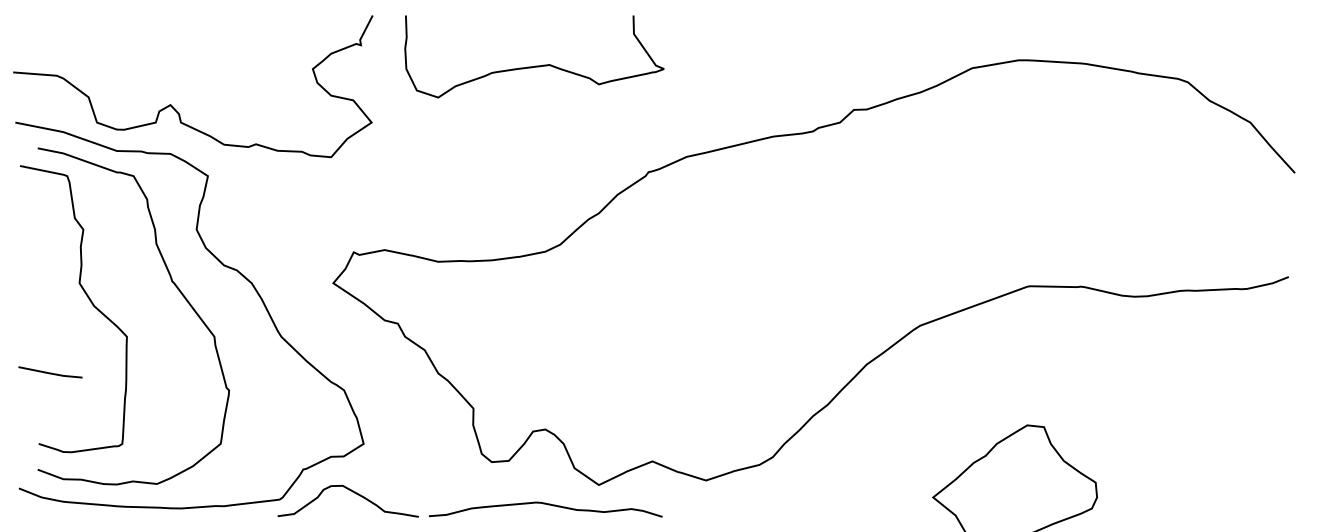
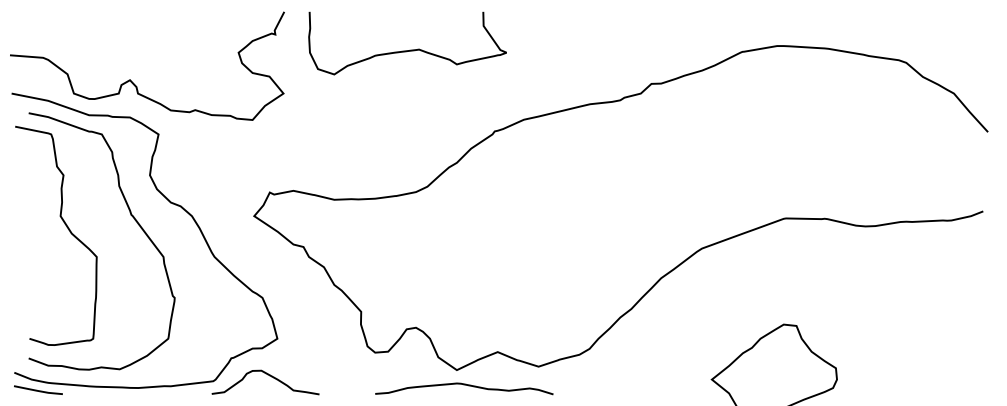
line: (49, 371) -> (37, 389), moved
curve: (545, 505) -> (464, 385), moved

